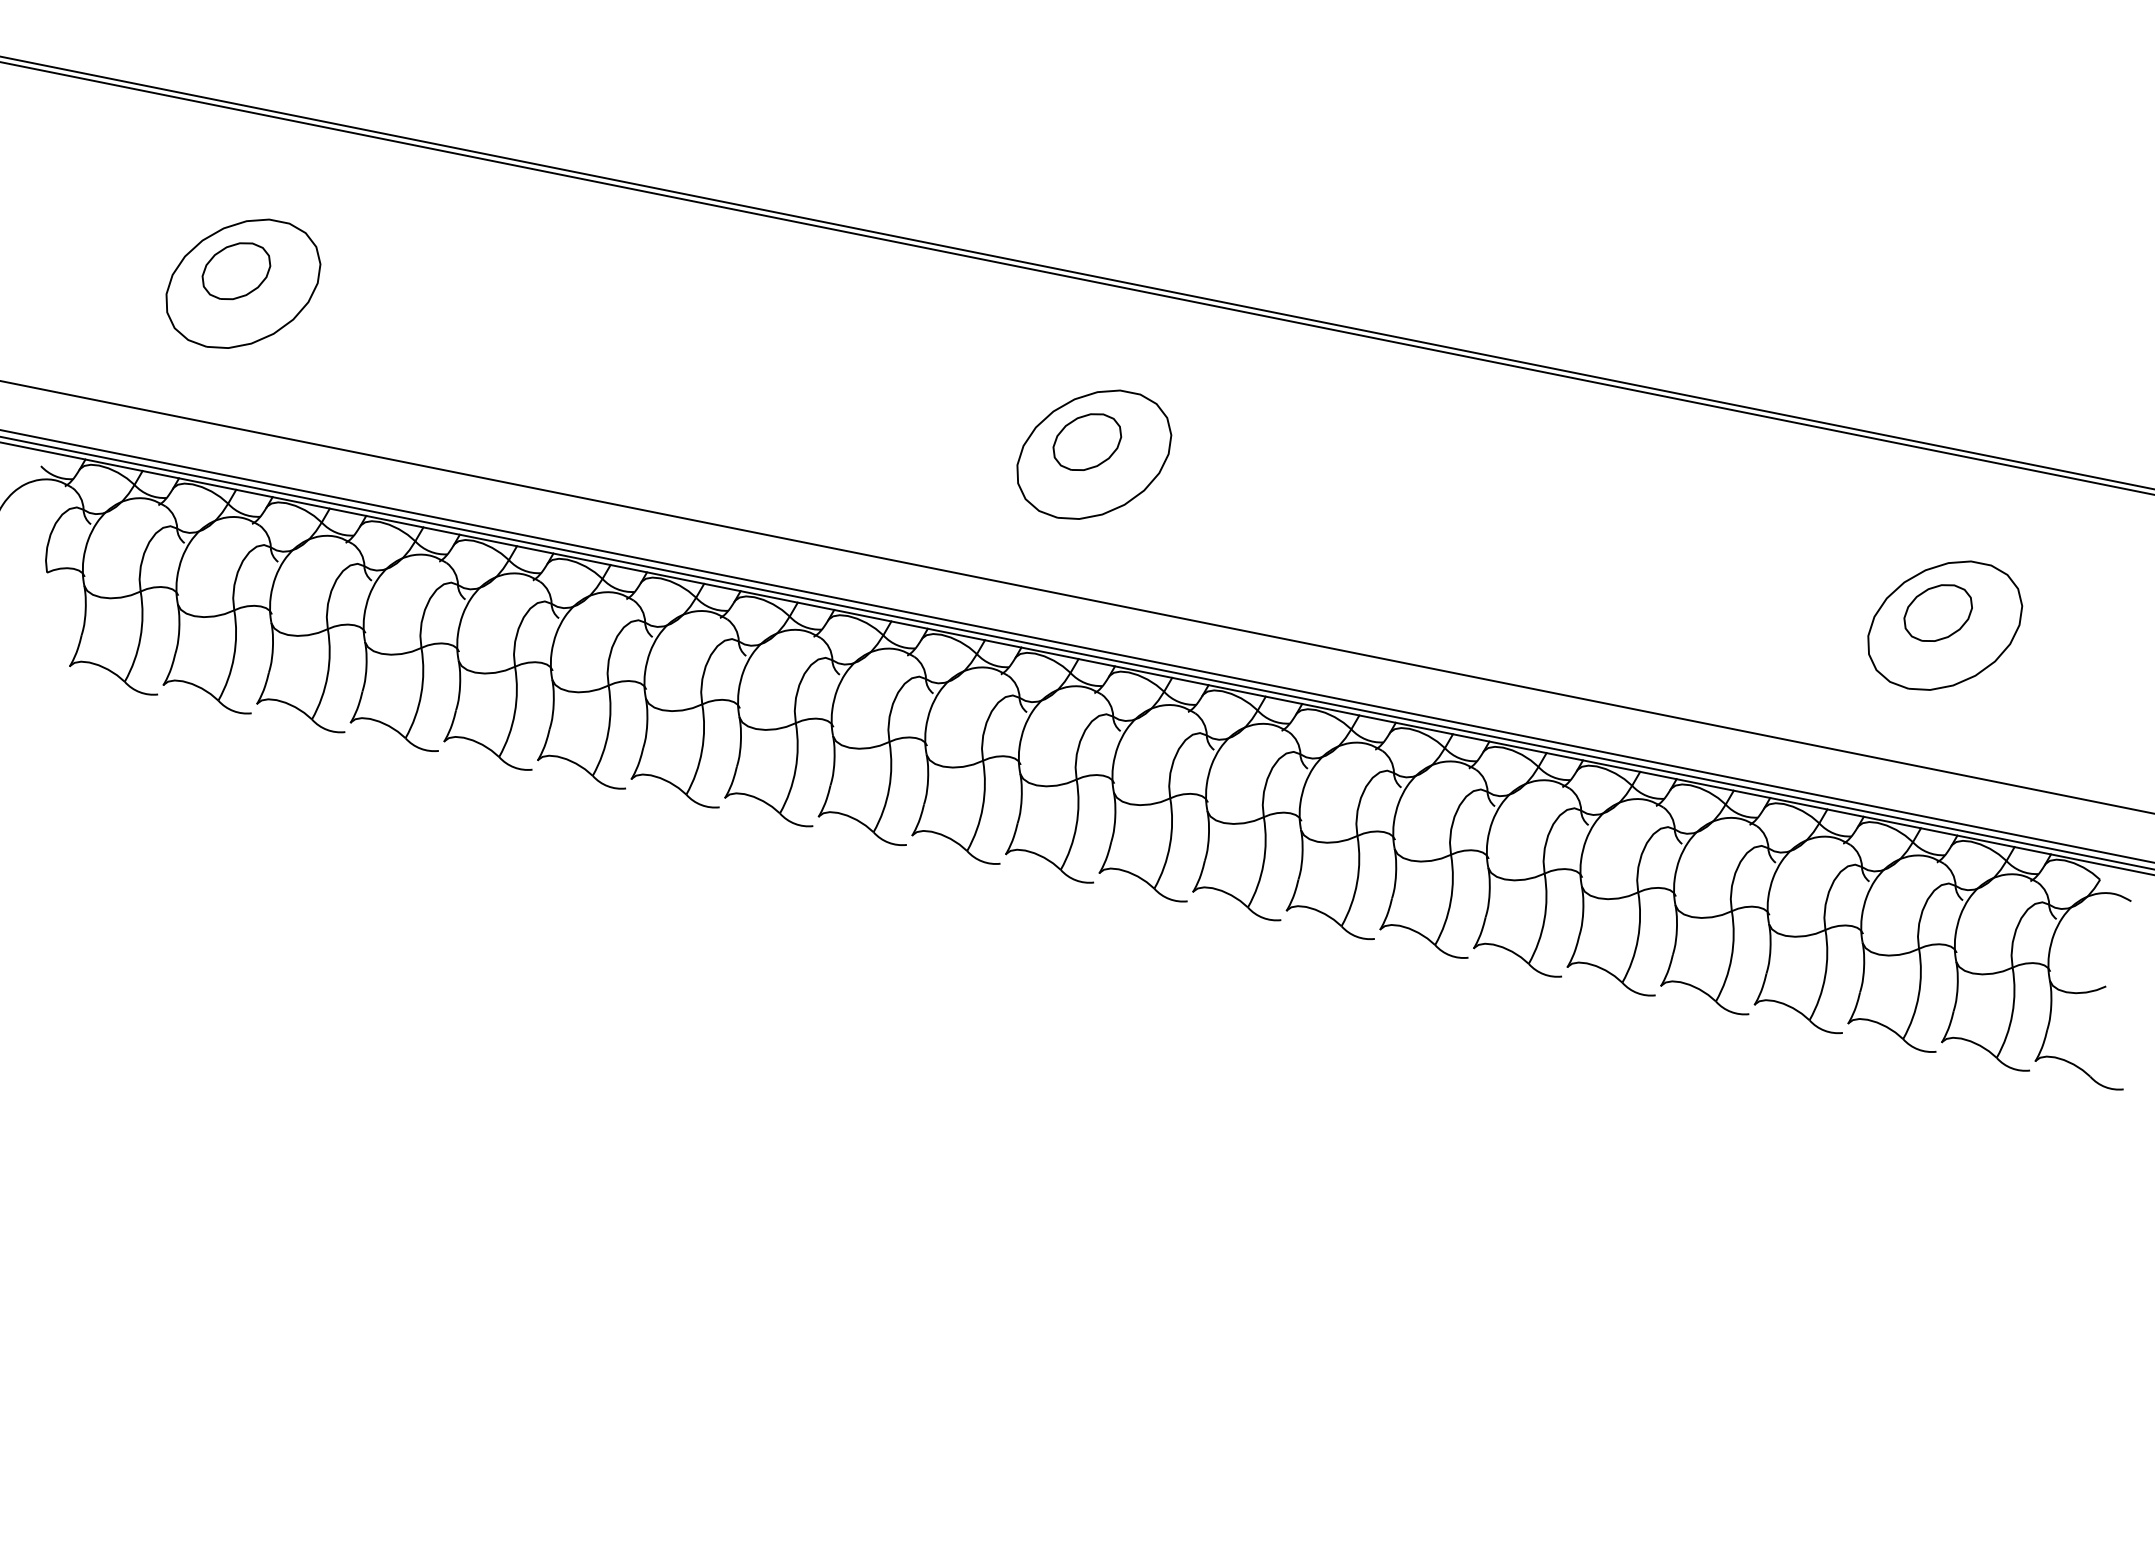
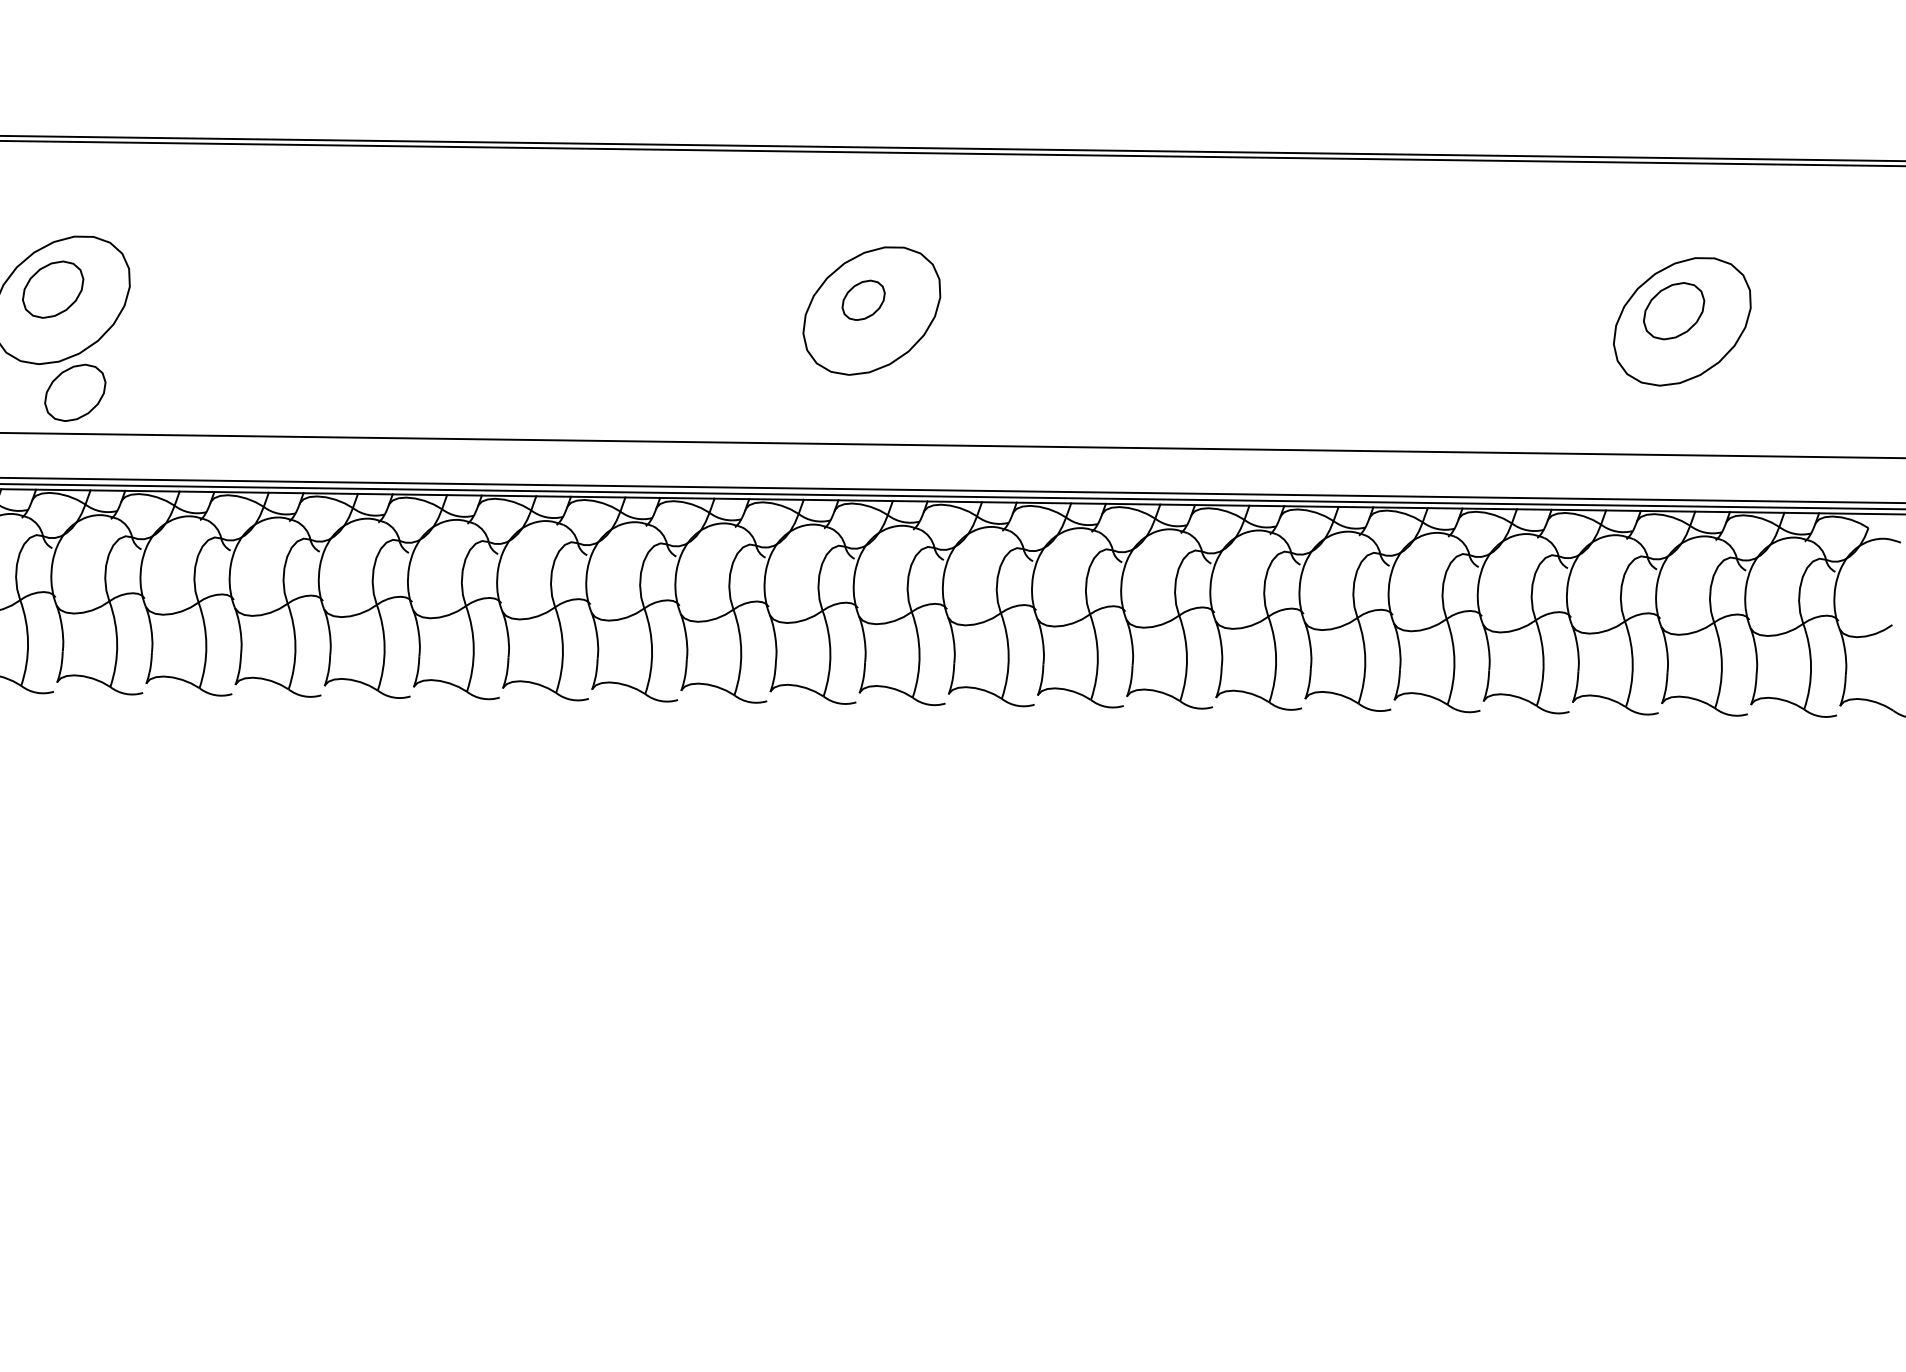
part: (239, 384) -> (75, 393), added
part: (1087, 441) -> (863, 299), size x0.7

